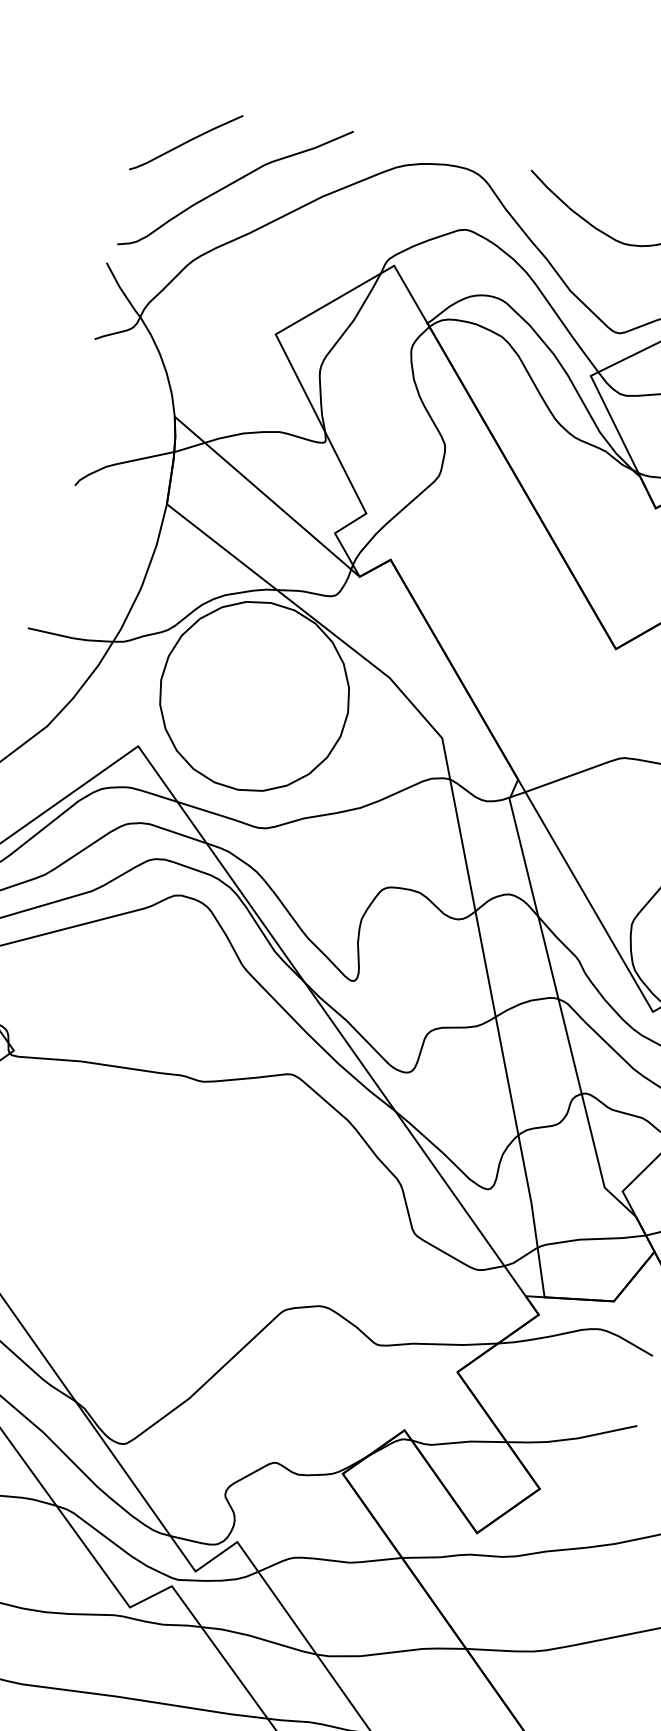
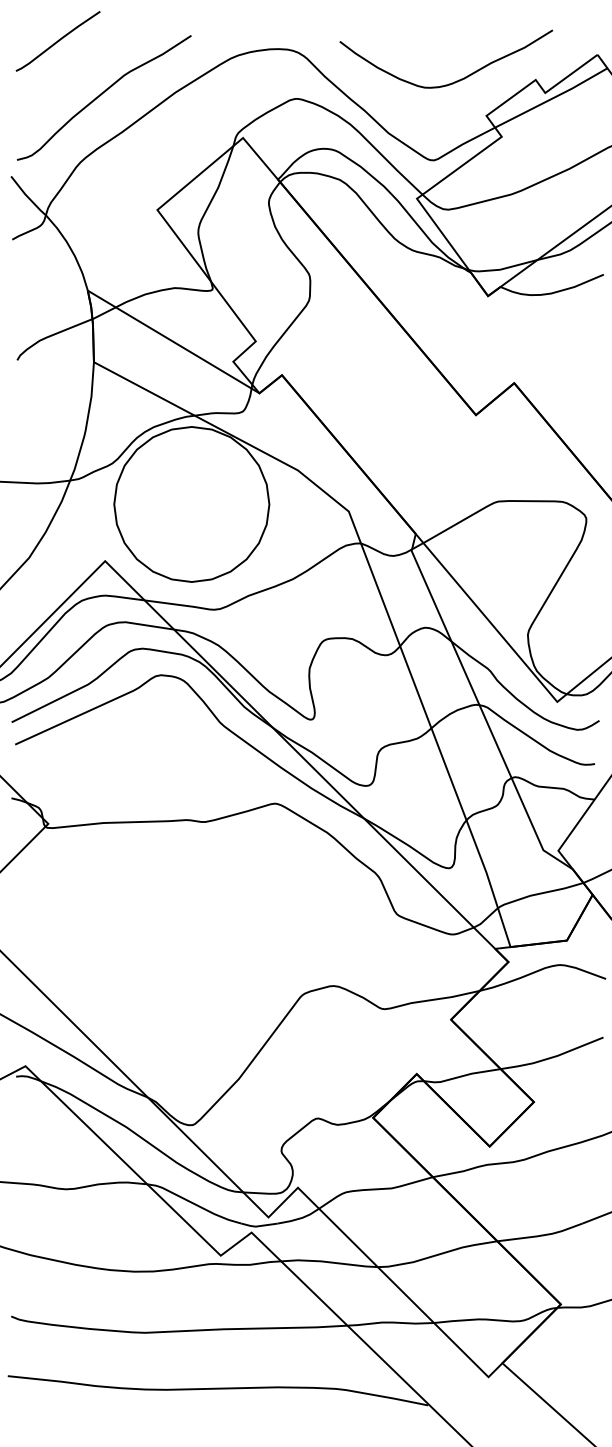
curve: (185, 142) -> (57, 41), moved

